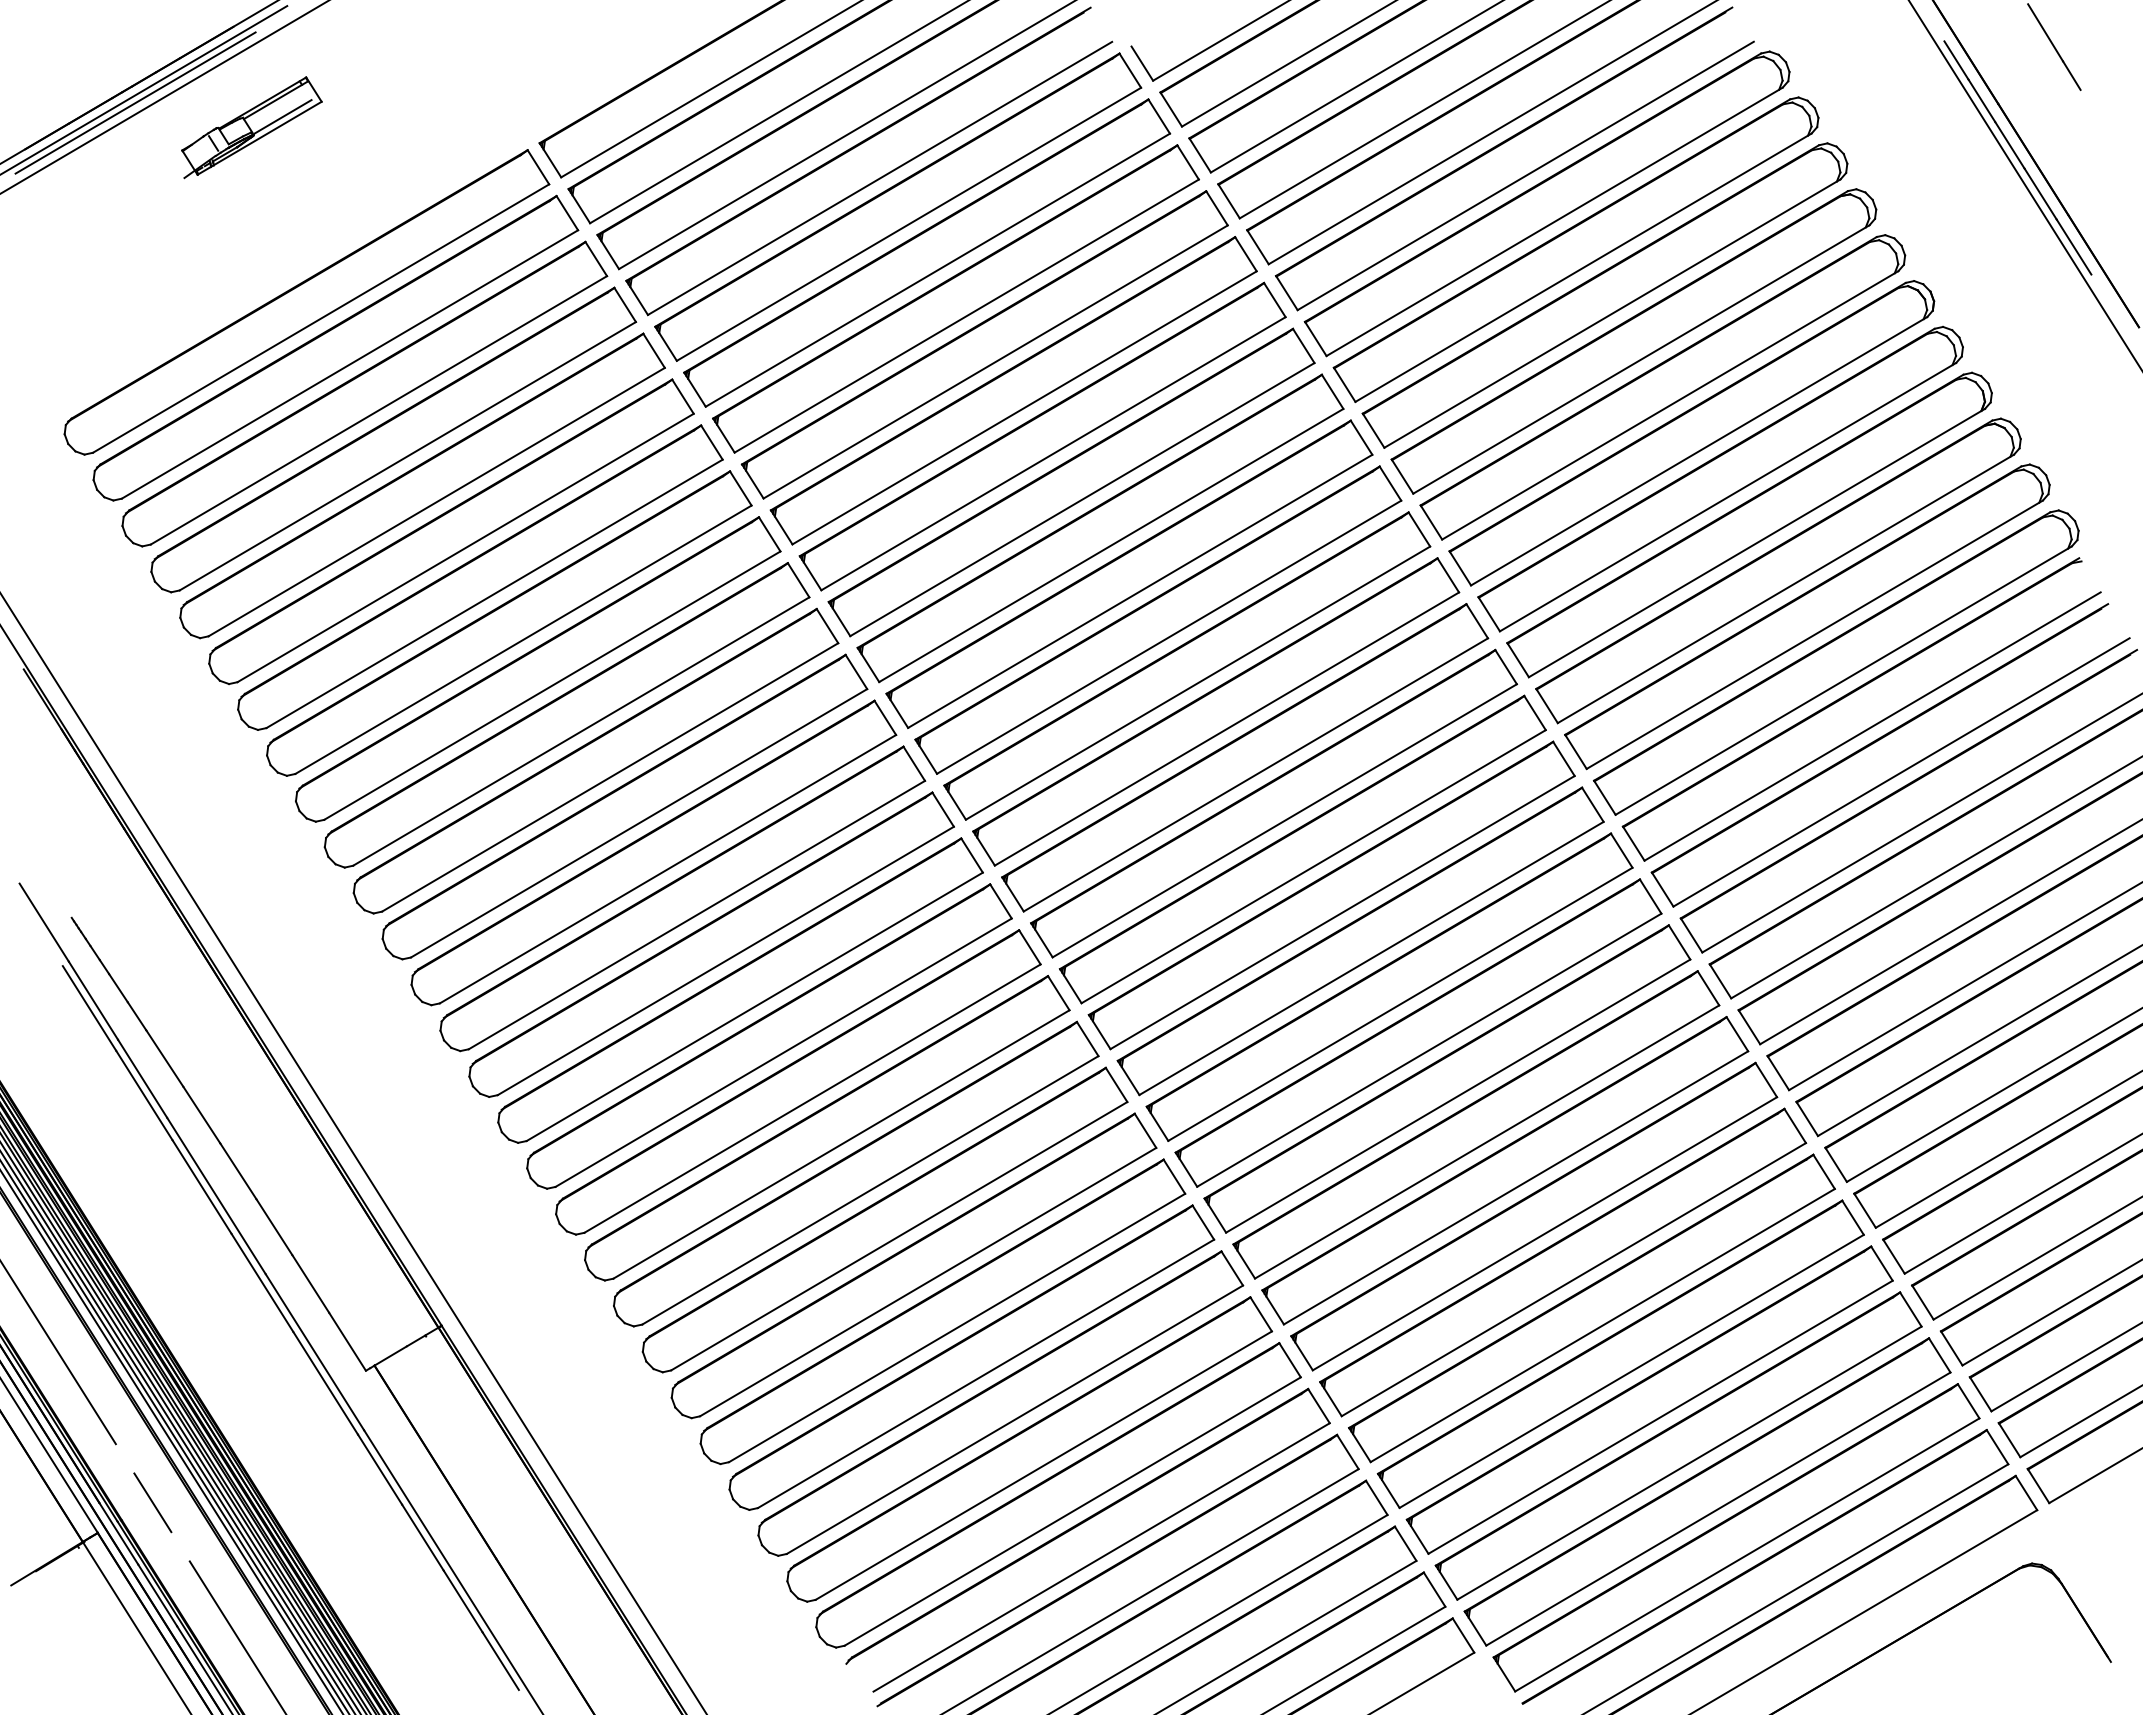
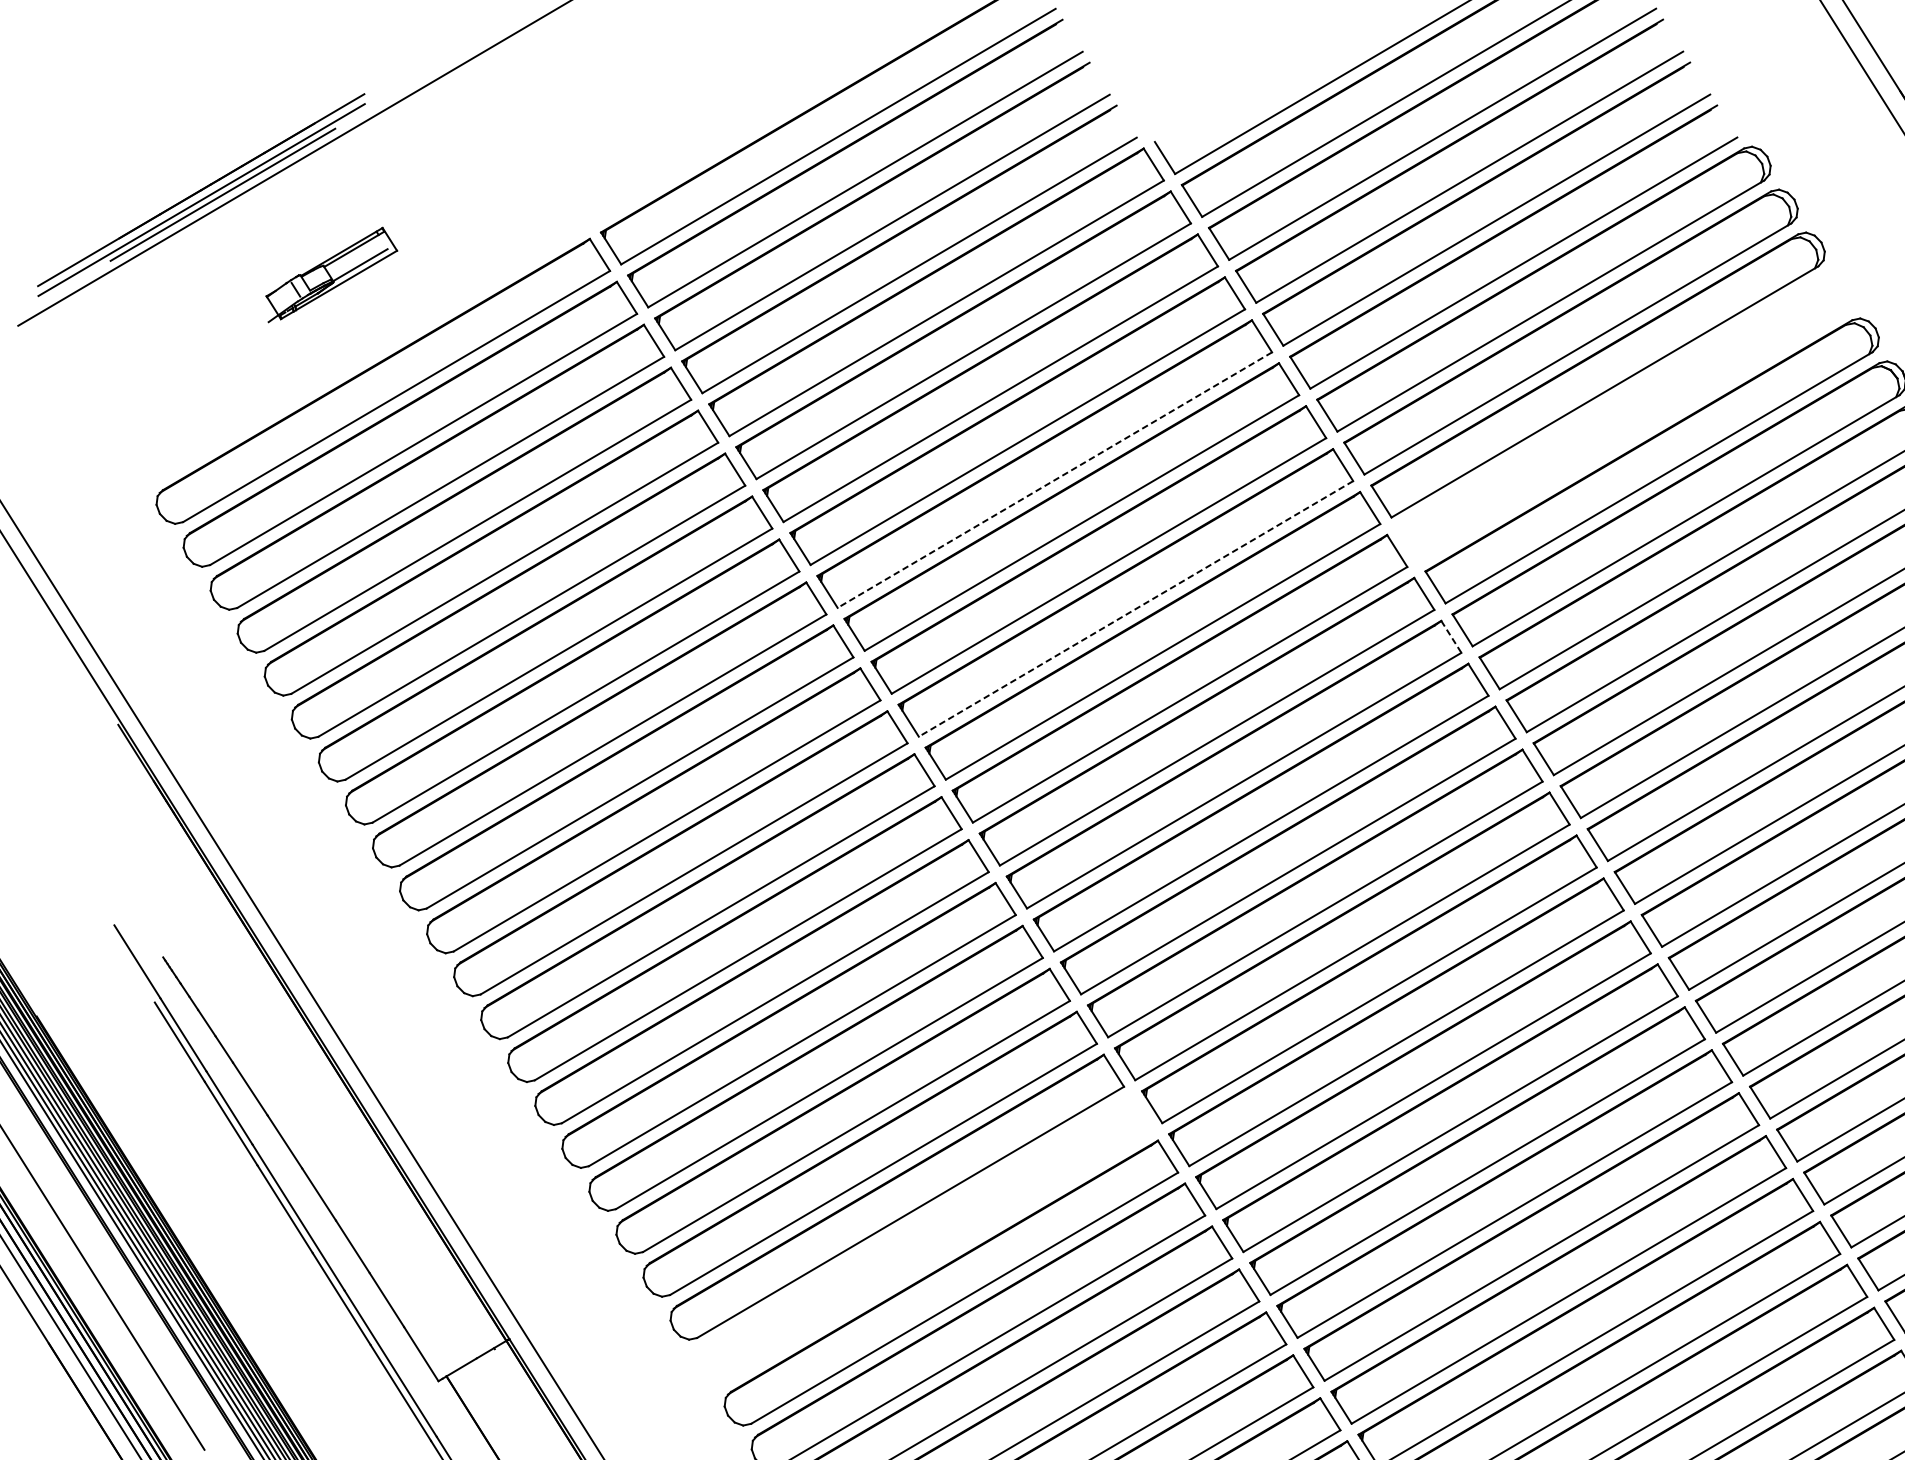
part: (251, 127) -> (331, 274), moved
part: (1633, 341) -> (1624, 418), removed
line: (1024, 408) -> (1054, 480), solid -> dashed
line: (1110, 545) -> (1135, 608), solid -> dashed
line: (1448, 575) -> (1451, 636), solid -> dashed
part: (884, 1219) -> (923, 1239), removed

